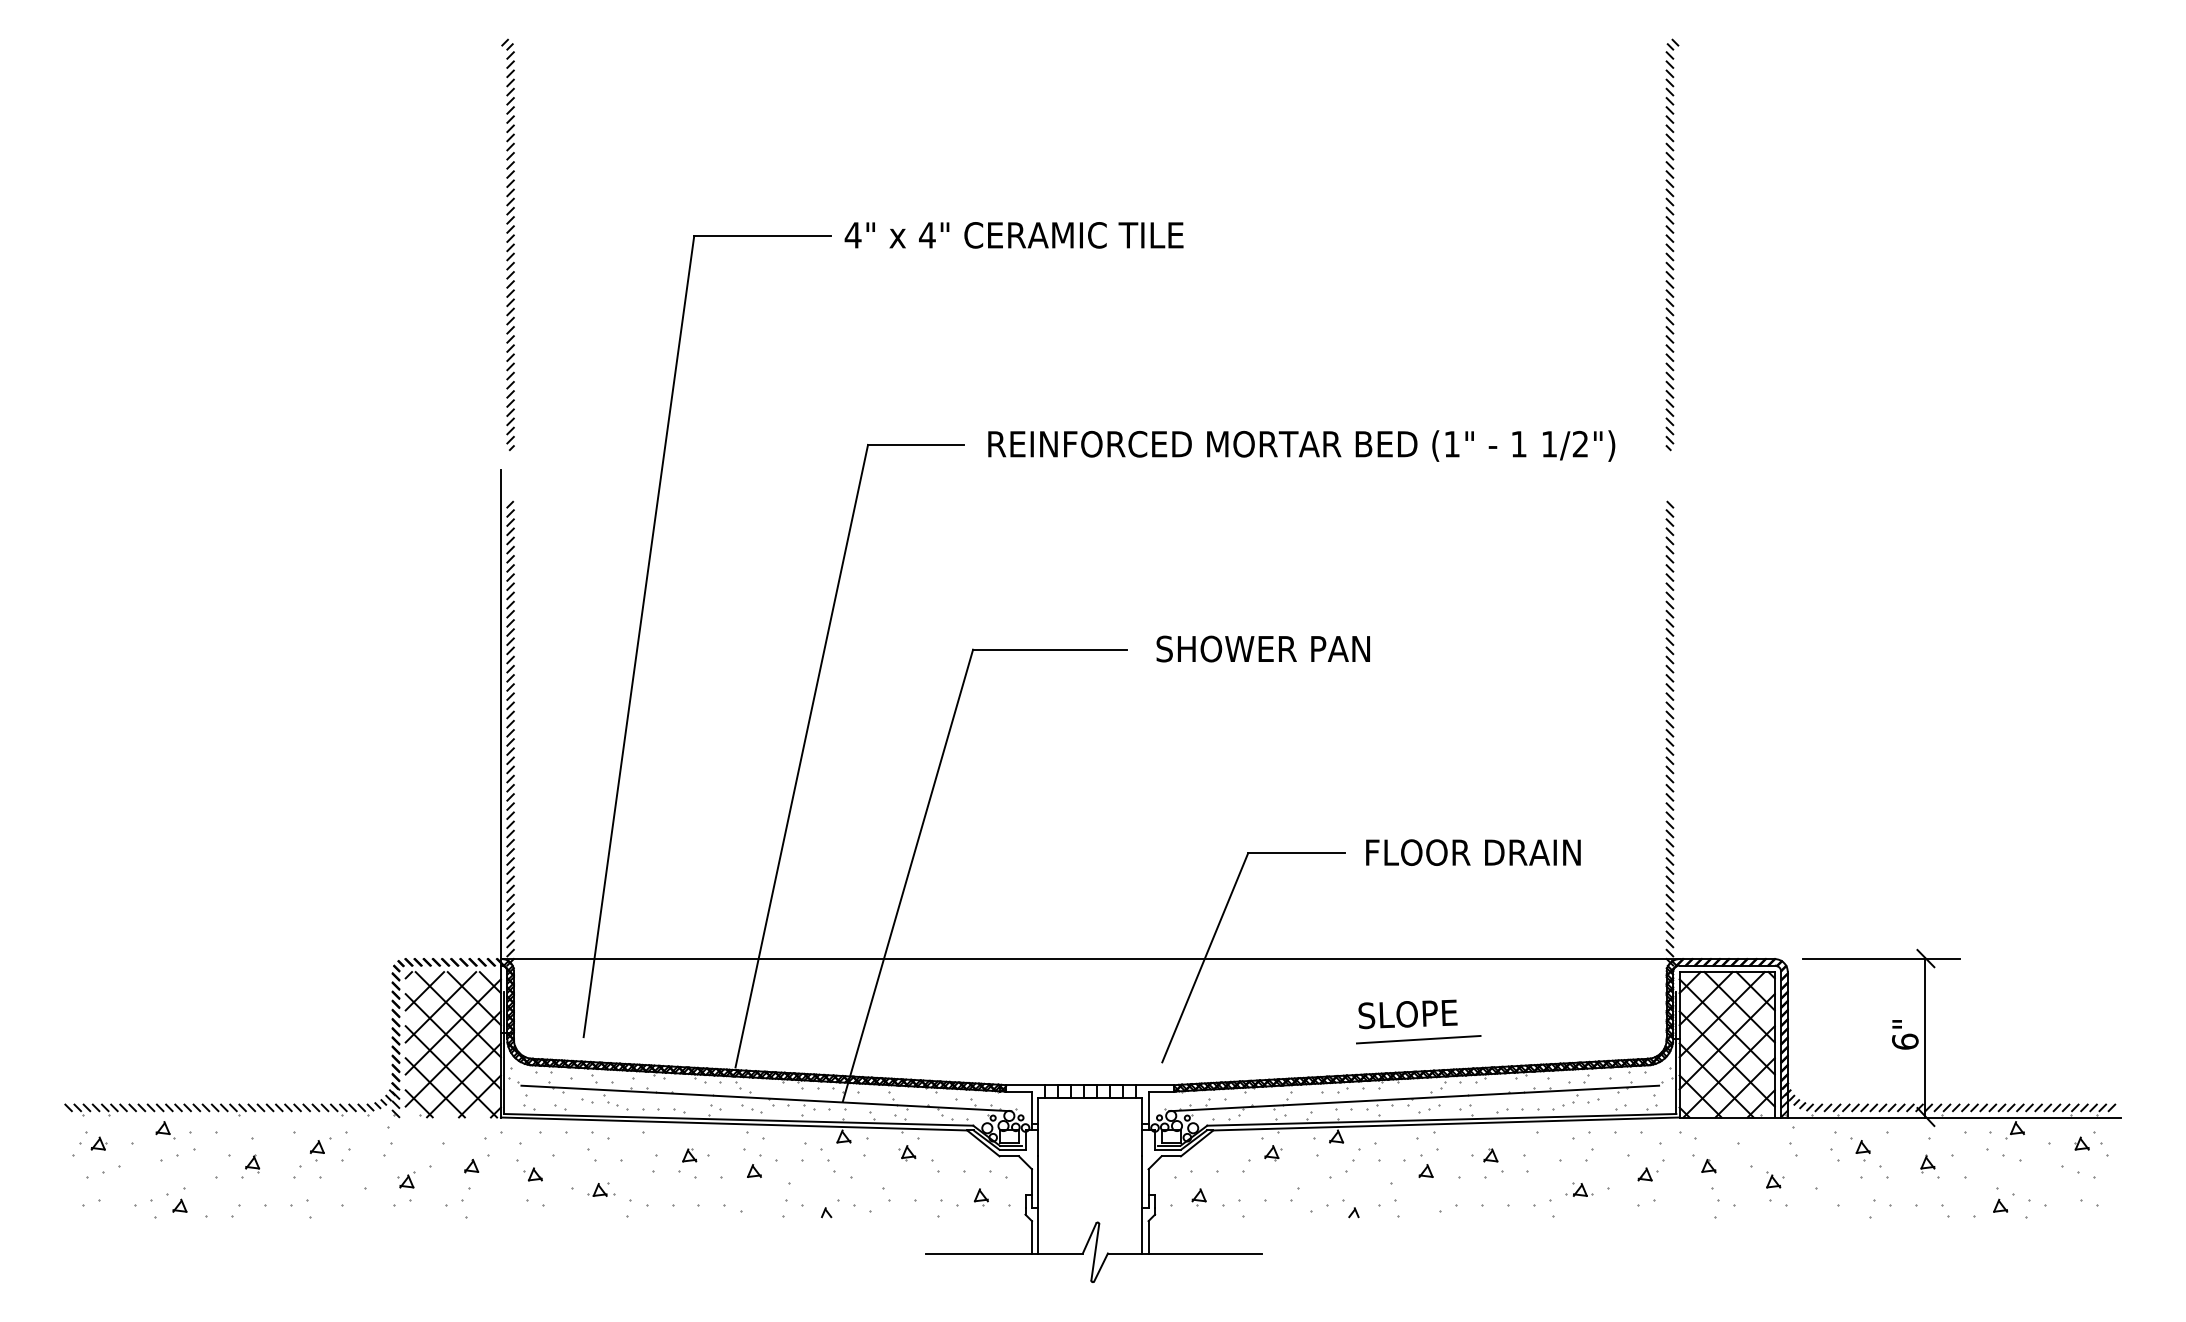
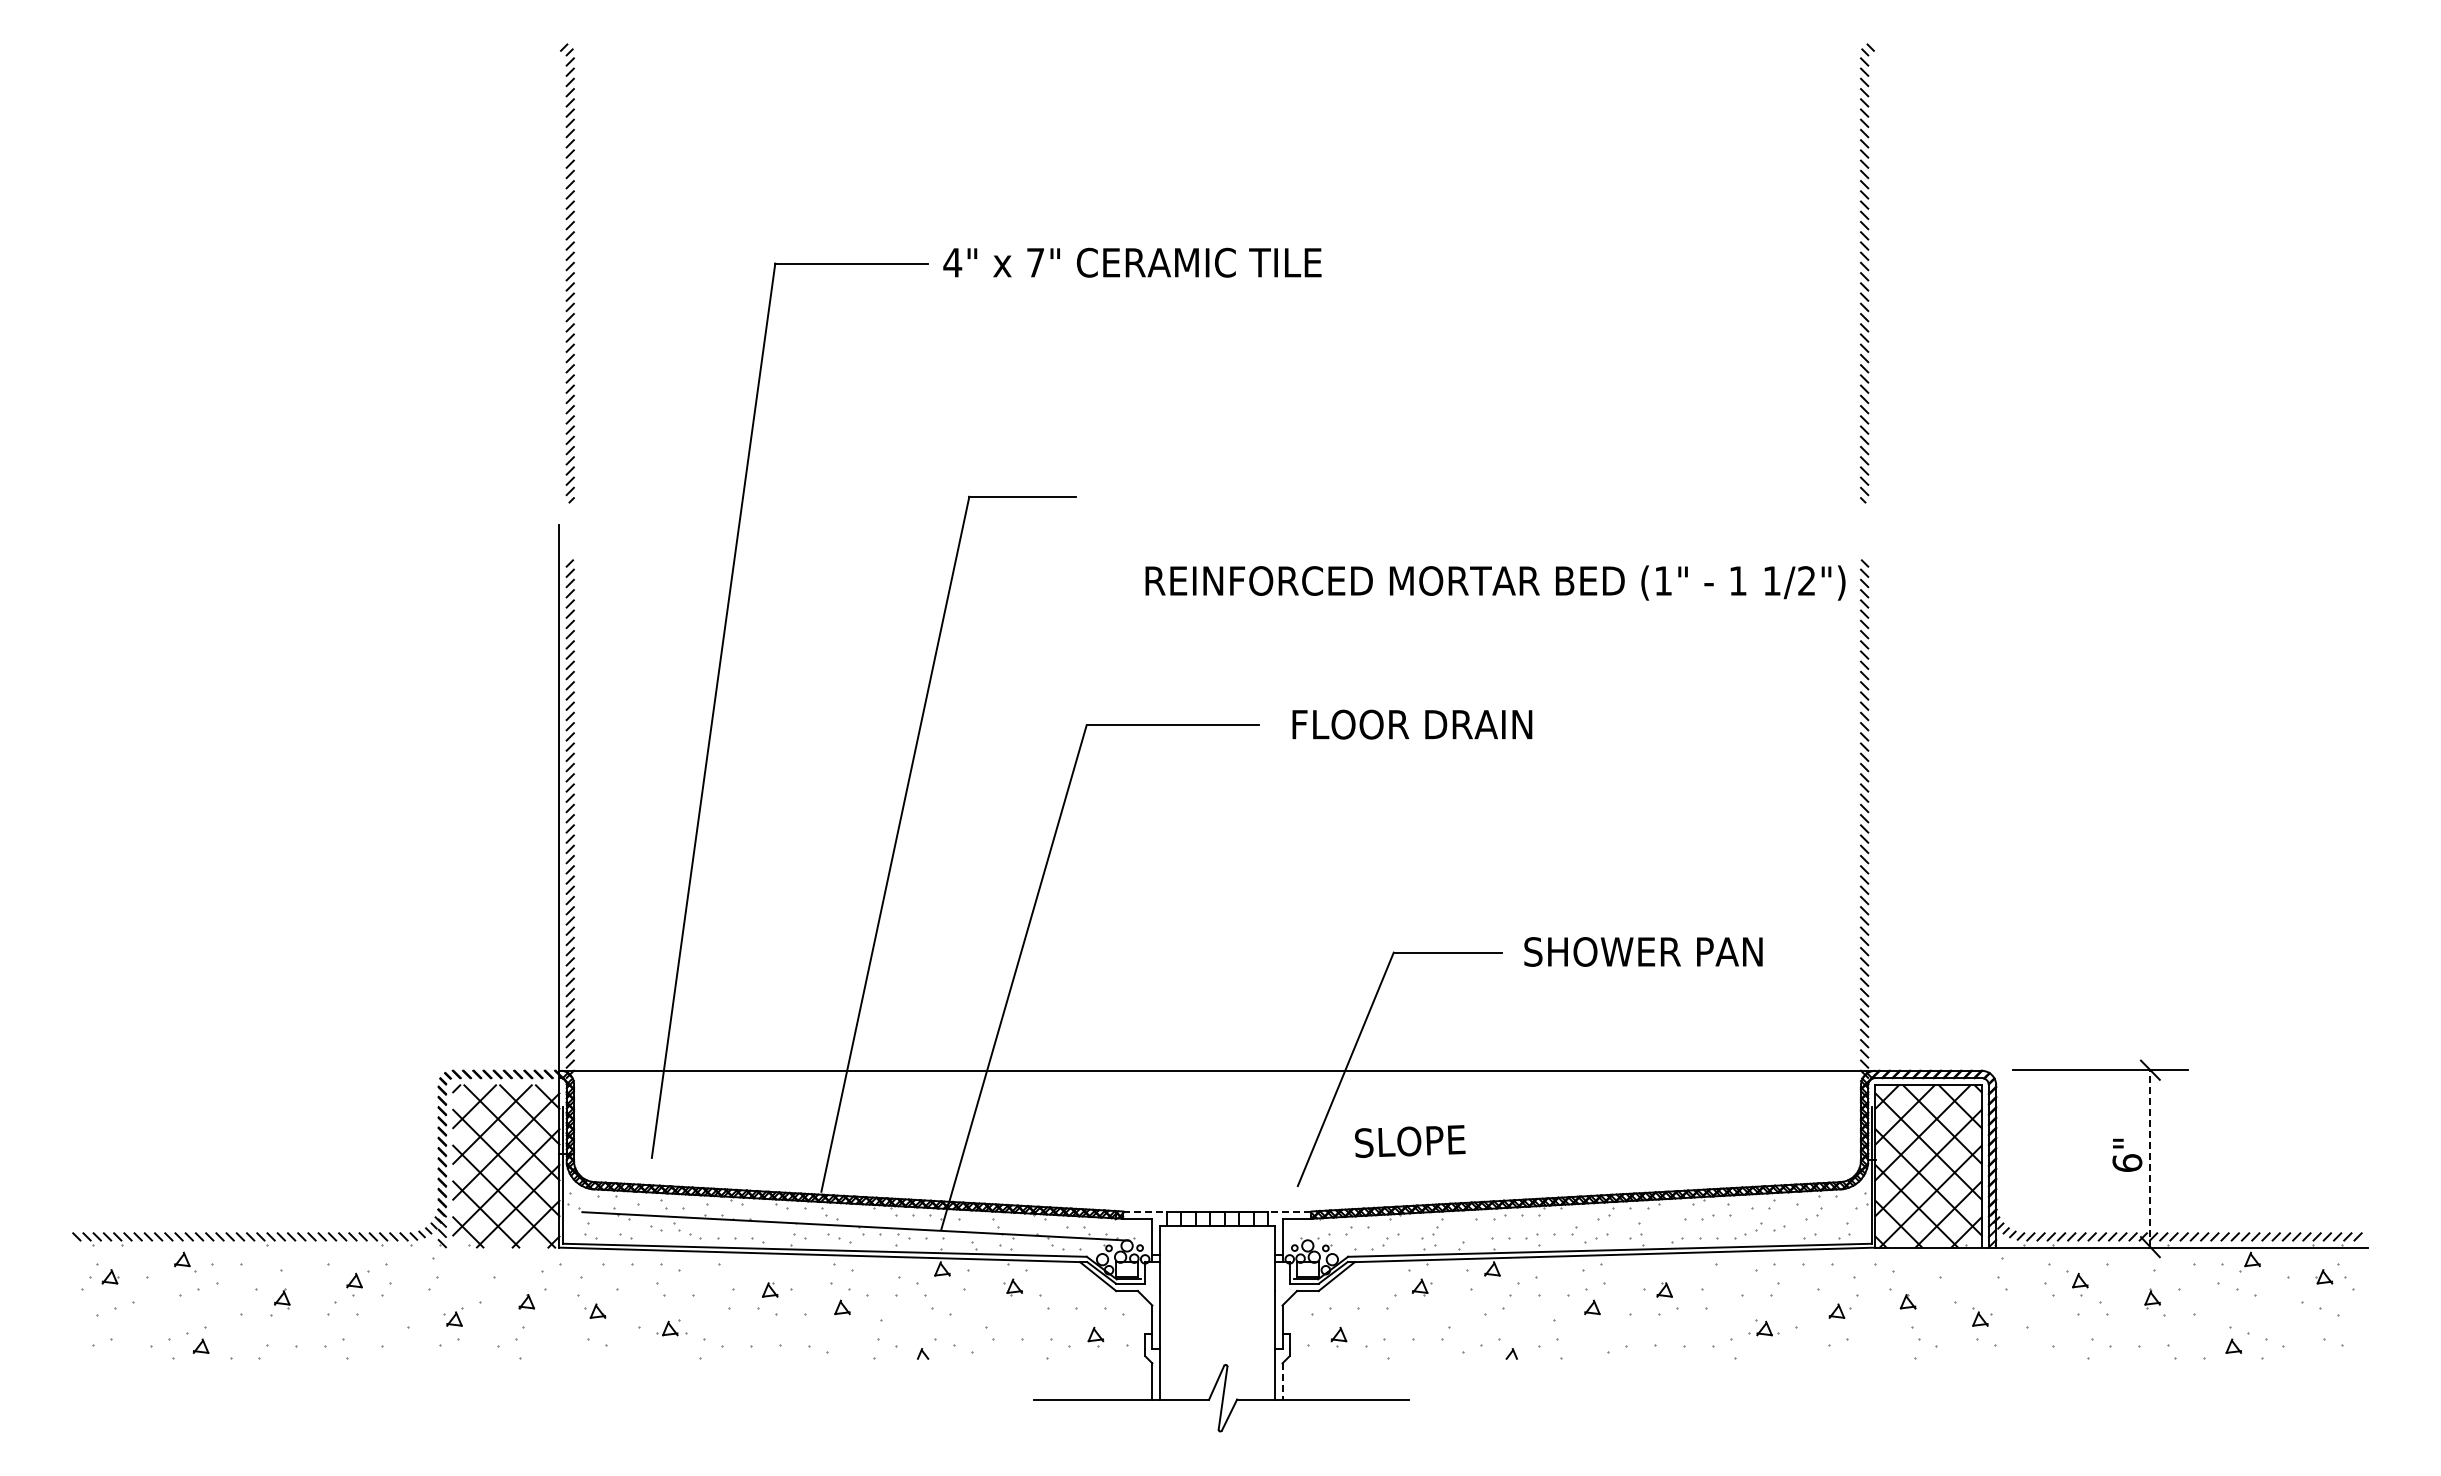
text: (927, 235) -> (1035, 262), 4" -> 7"
text: (1301, 445) -> (1495, 582), moved
text: (1264, 648) -> (1411, 724), SHOWER PAN -> FLOOR DRAIN
text: (1472, 852) -> (1644, 951), FLOOR DRAIN -> SHOWER PAN
text: (1408, 1014) -> (1410, 1141), moved
line: (1925, 1037) -> (2149, 1158), solid -> dashed
line: (1419, 1039) -> (1584, 1160), removed
line: (1025, 1085) -> (1145, 1211), solid -> dashed
line: (1154, 1085) -> (1289, 1211), solid -> dashed
line: (1413, 1098) -> (1578, 1226), removed
line: (1148, 1237) -> (1282, 1381), solid -> dashed

